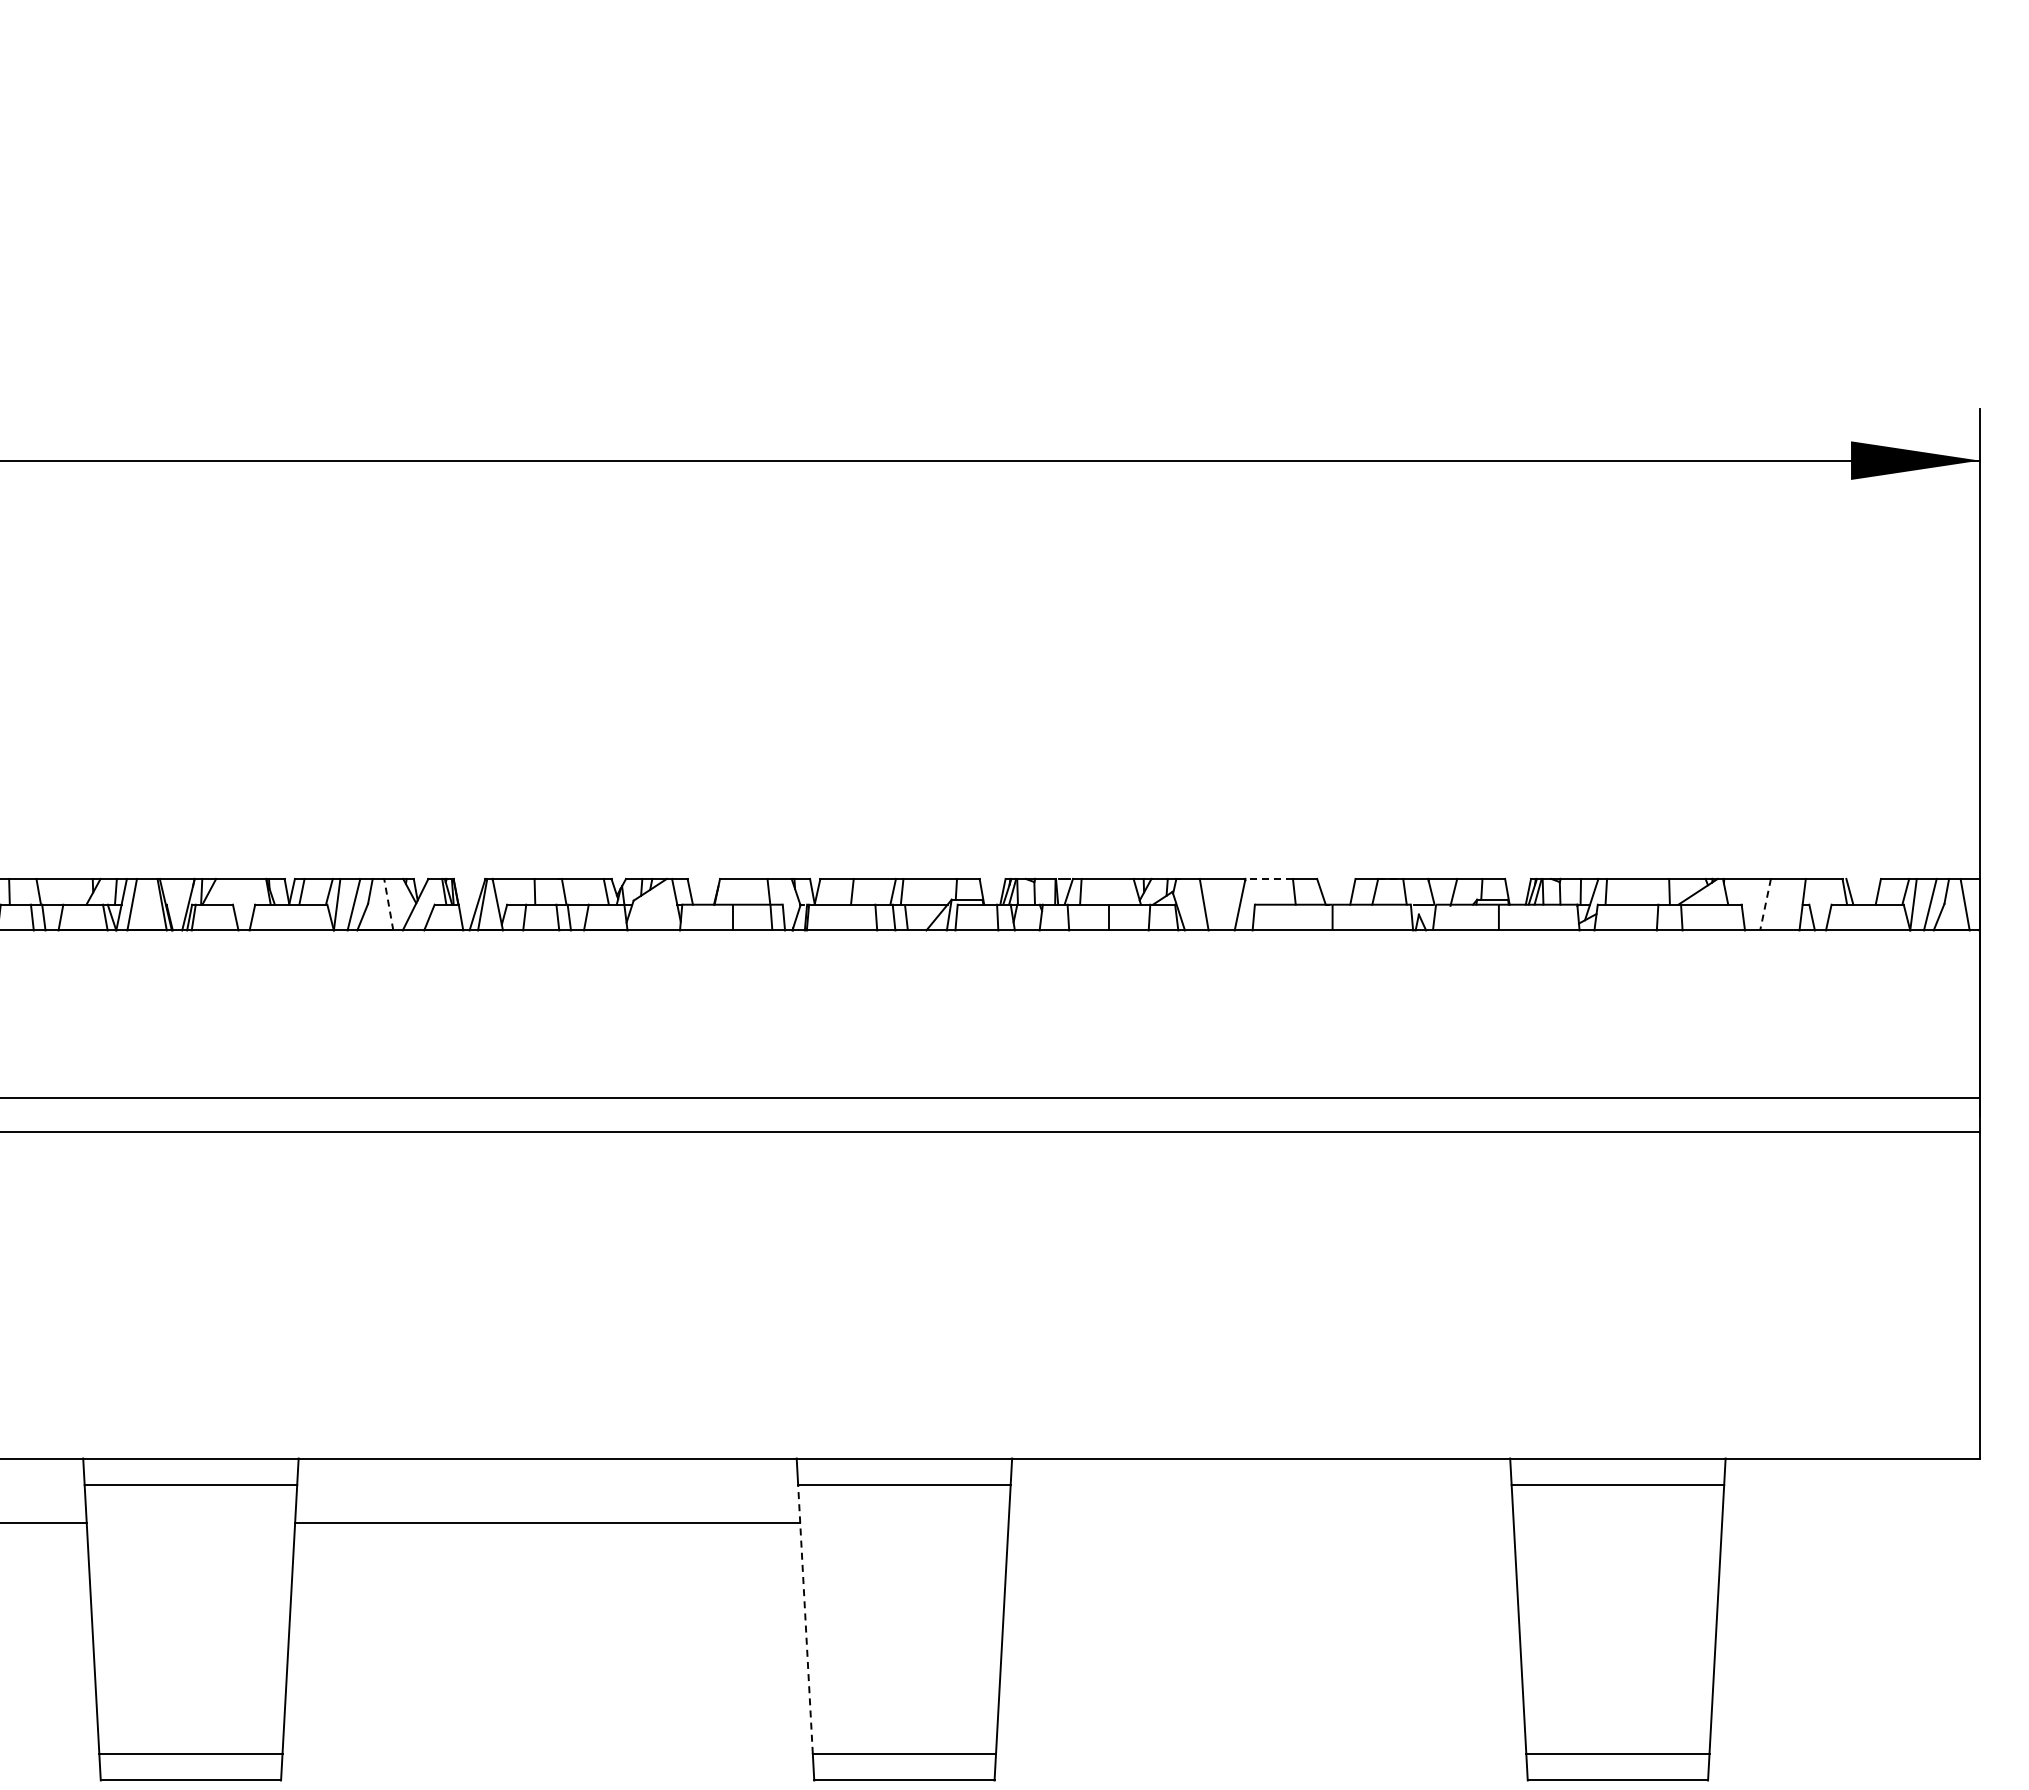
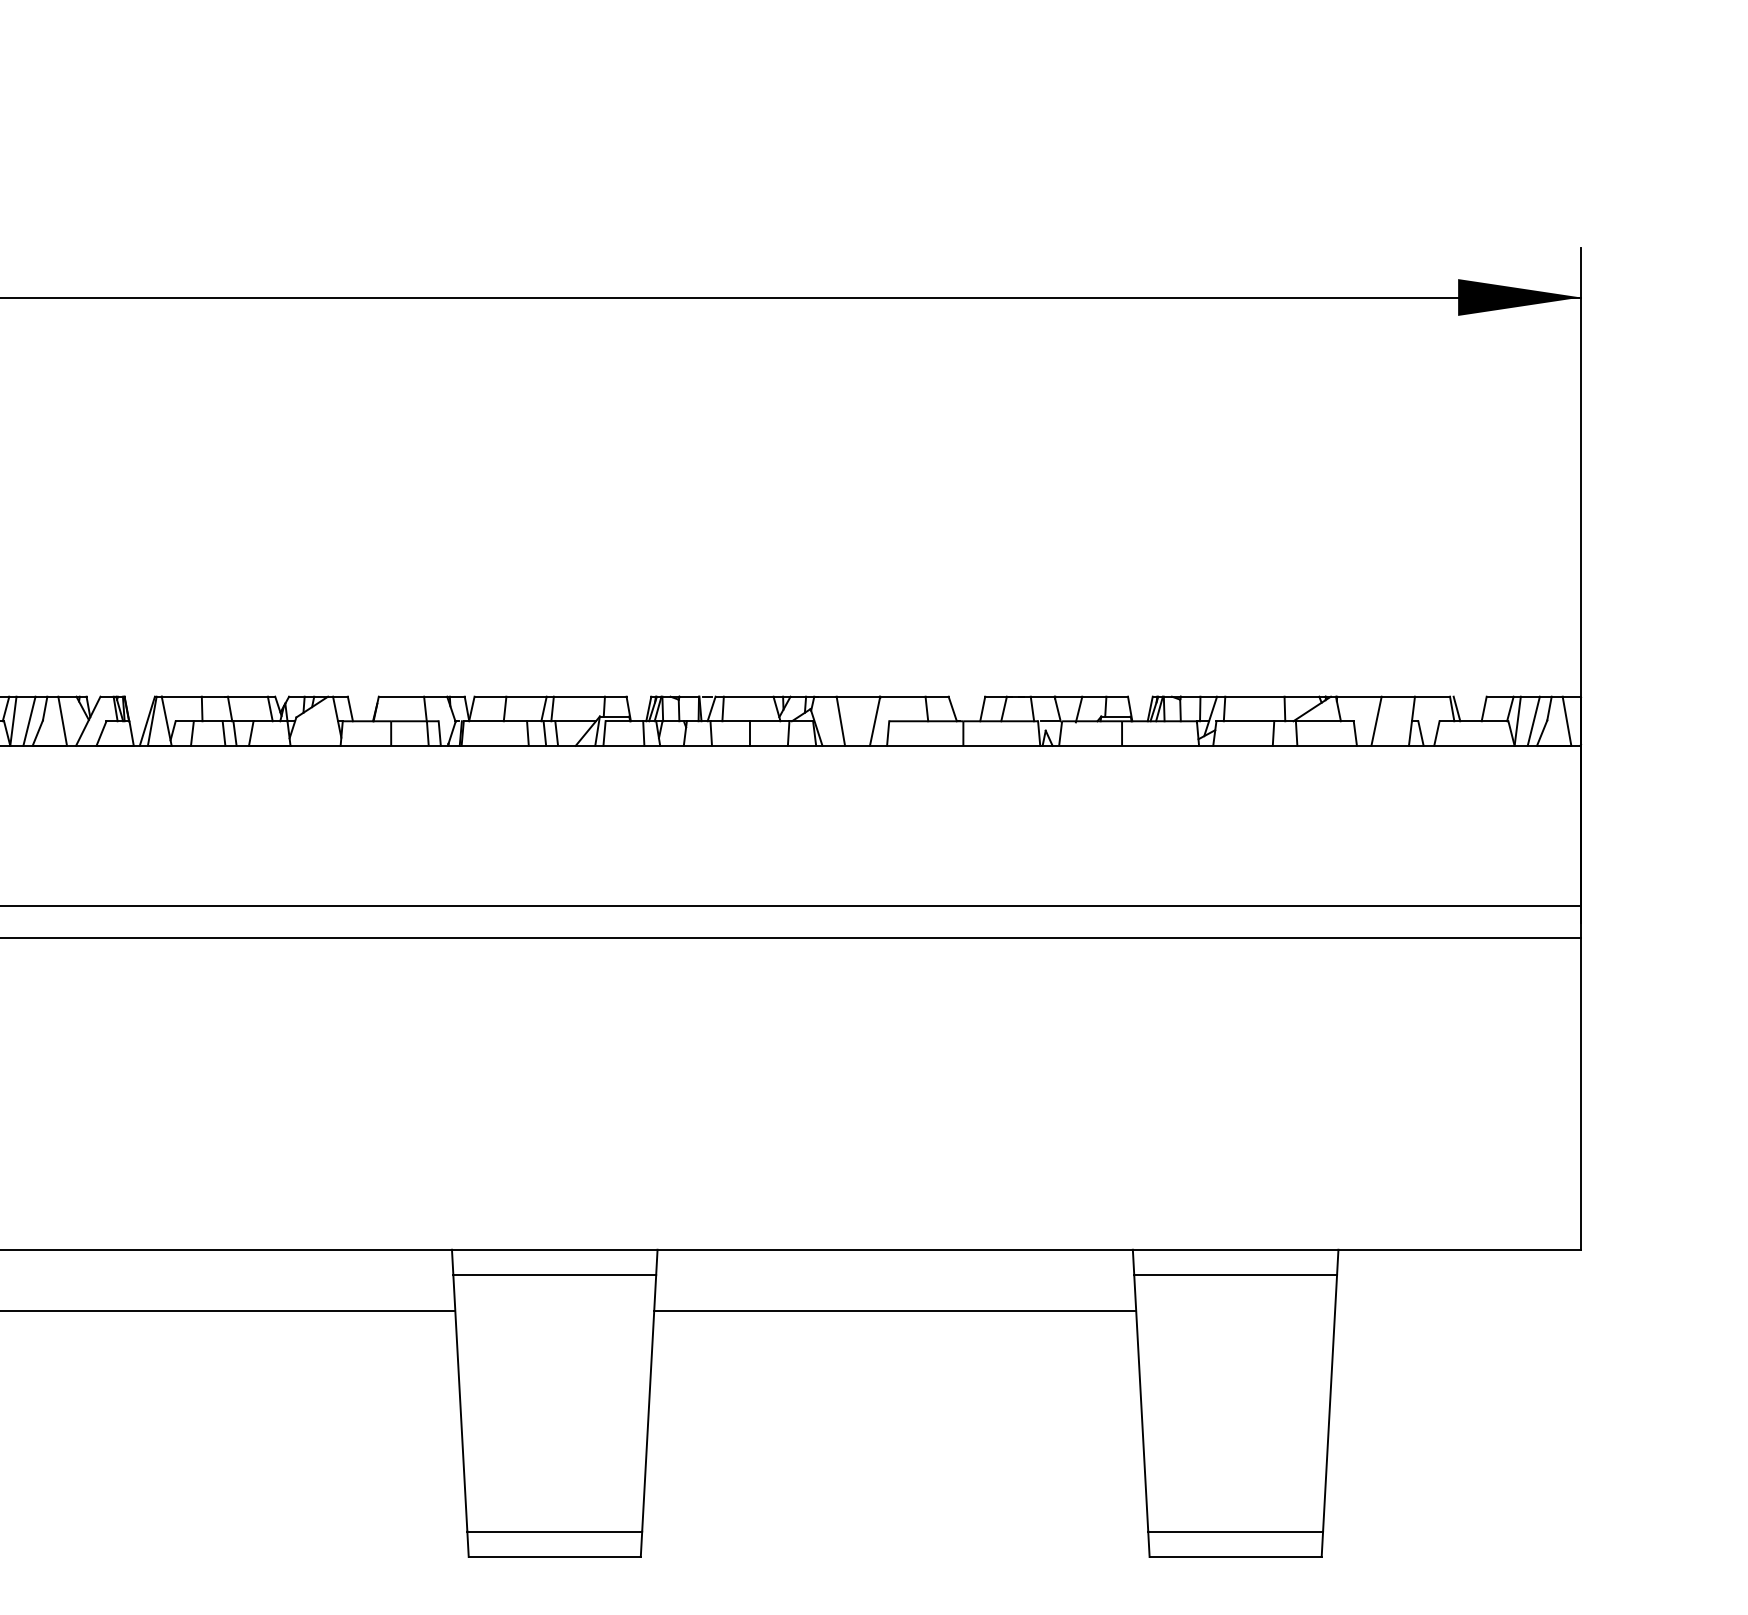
line: (1269, 878) -> (903, 696), dashed -> solid
line: (388, 904) -> (62, 721), dashed -> solid
line: (1765, 905) -> (1376, 722), dashed -> solid
line: (1260, 1522) -> (894, 1310), added
line: (805, 1619) -> (460, 1403), dashed -> solid

